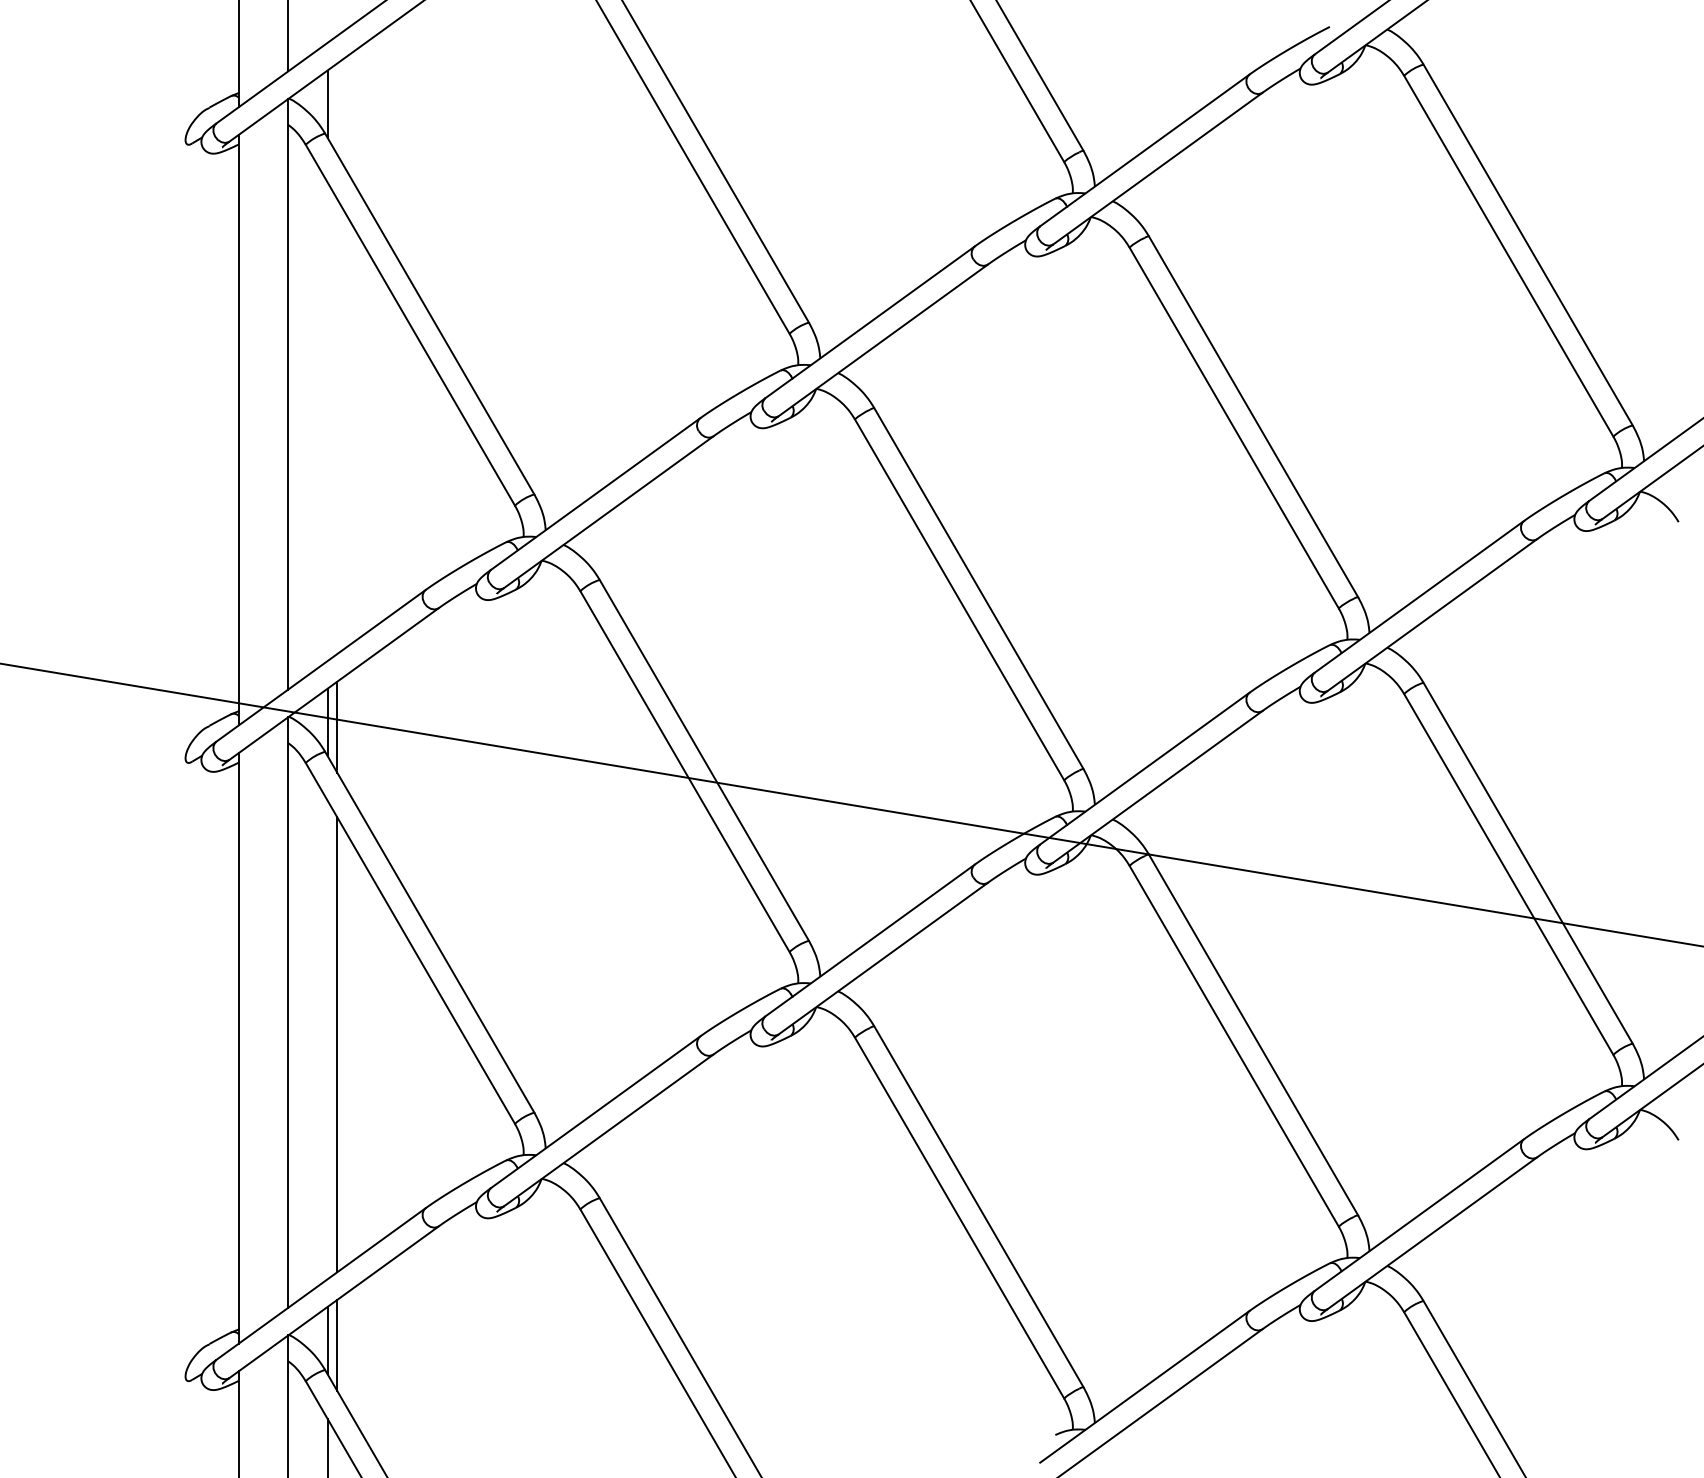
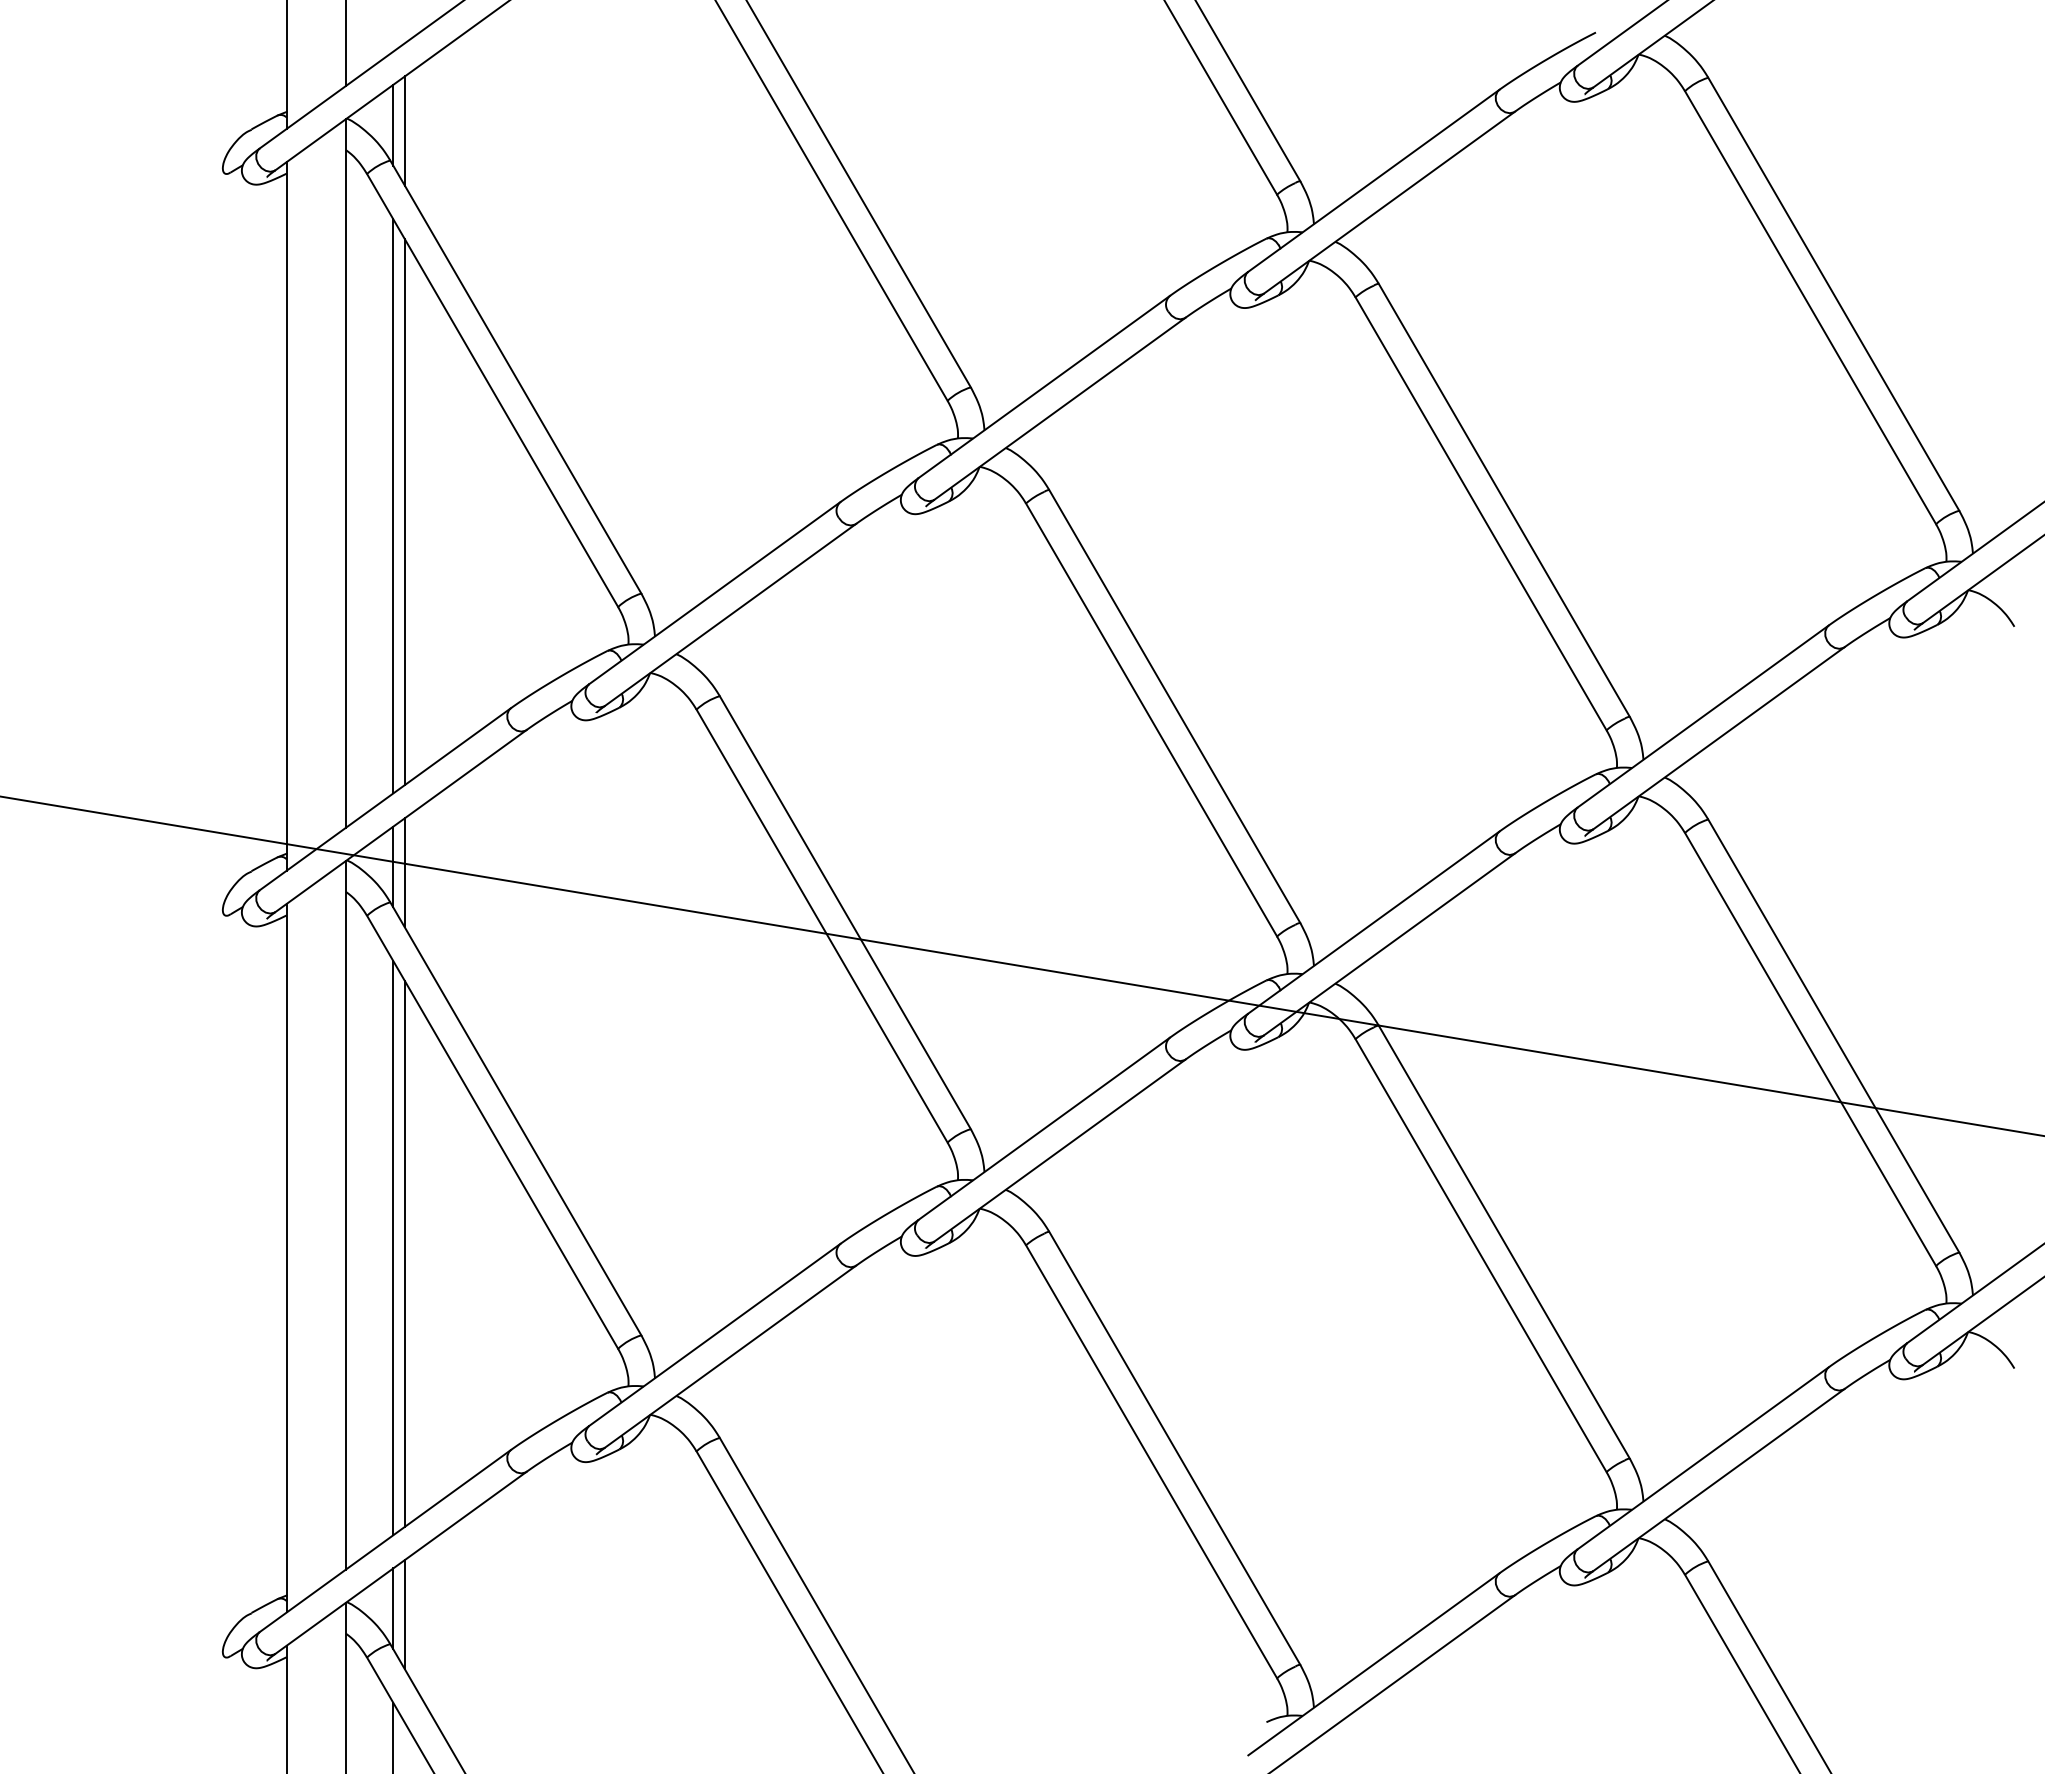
line: (336, 108) -> (404, 130), added
line: (327, 421) -> (393, 506), added
line: (336, 426) -> (404, 512), added
line: (327, 1040) -> (393, 1248), added

